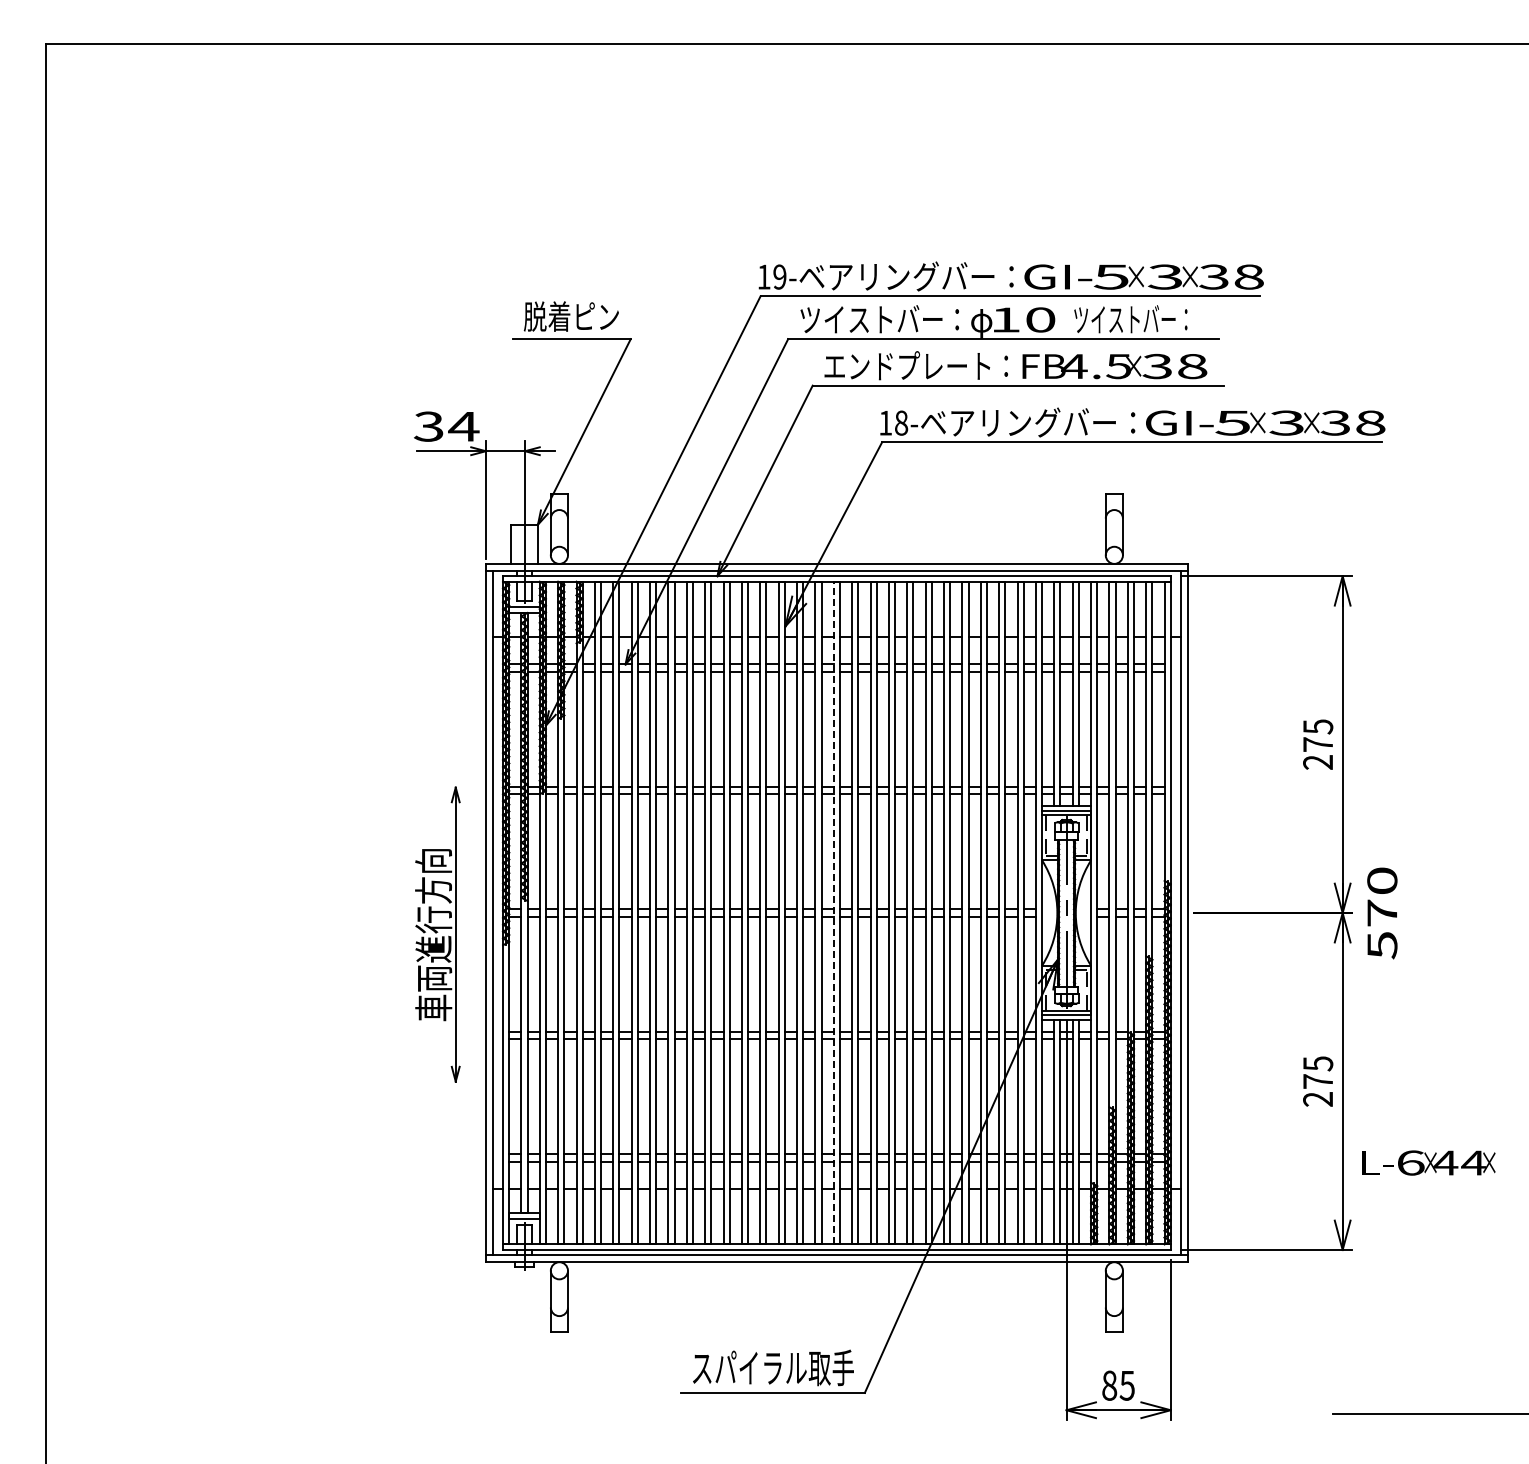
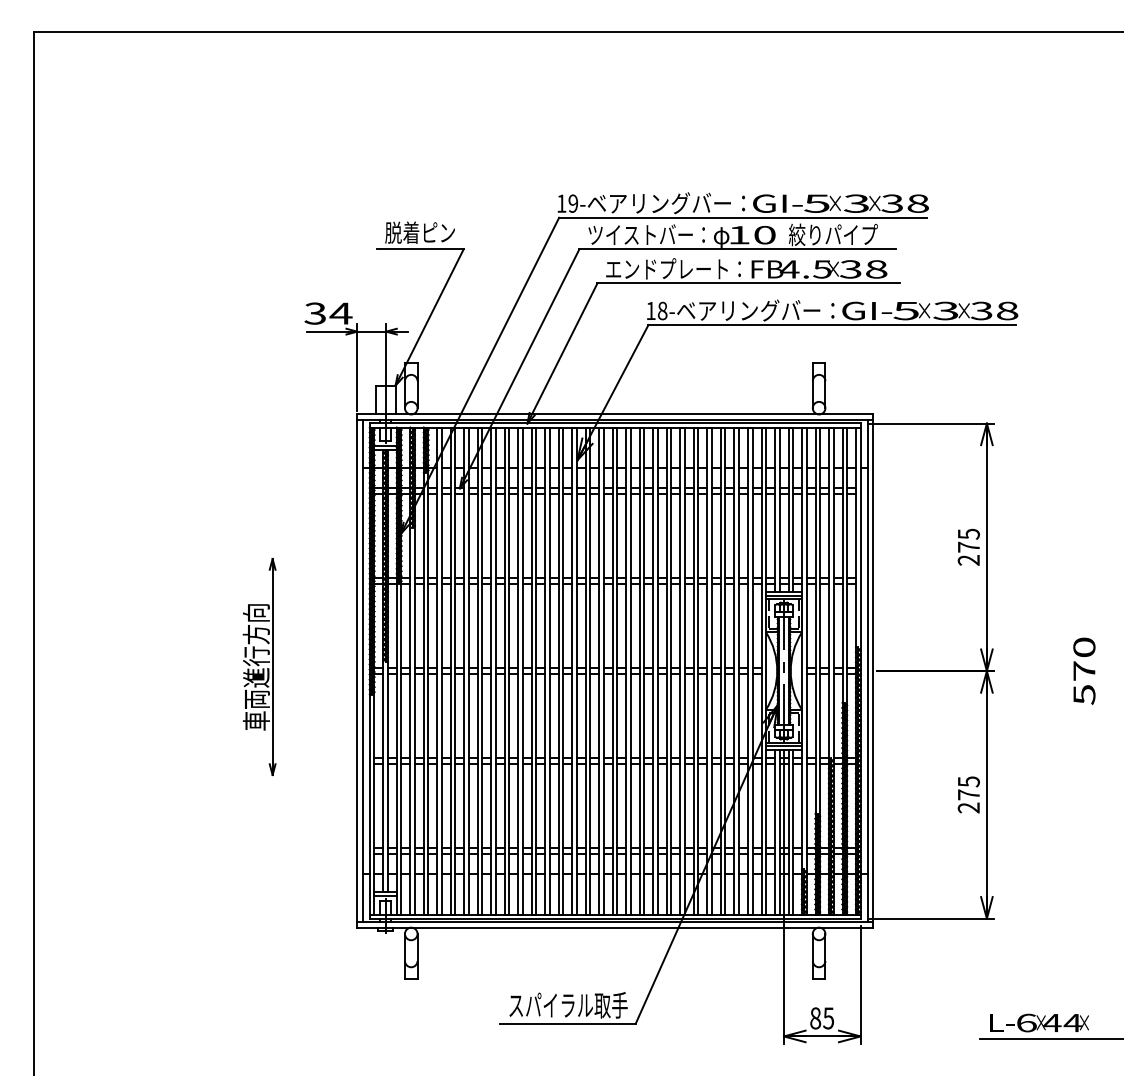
text: (1133, 319) -> (833, 234), ツイストバー： -> 絞りパイプ
line: (833, 912) -> (612, 670), dashed -> solid
text: (1382, 913) -> (1084, 671), moved
part: (437, 934) -> (259, 666), moved
text: (1428, 1162) -> (1039, 1022), moved

